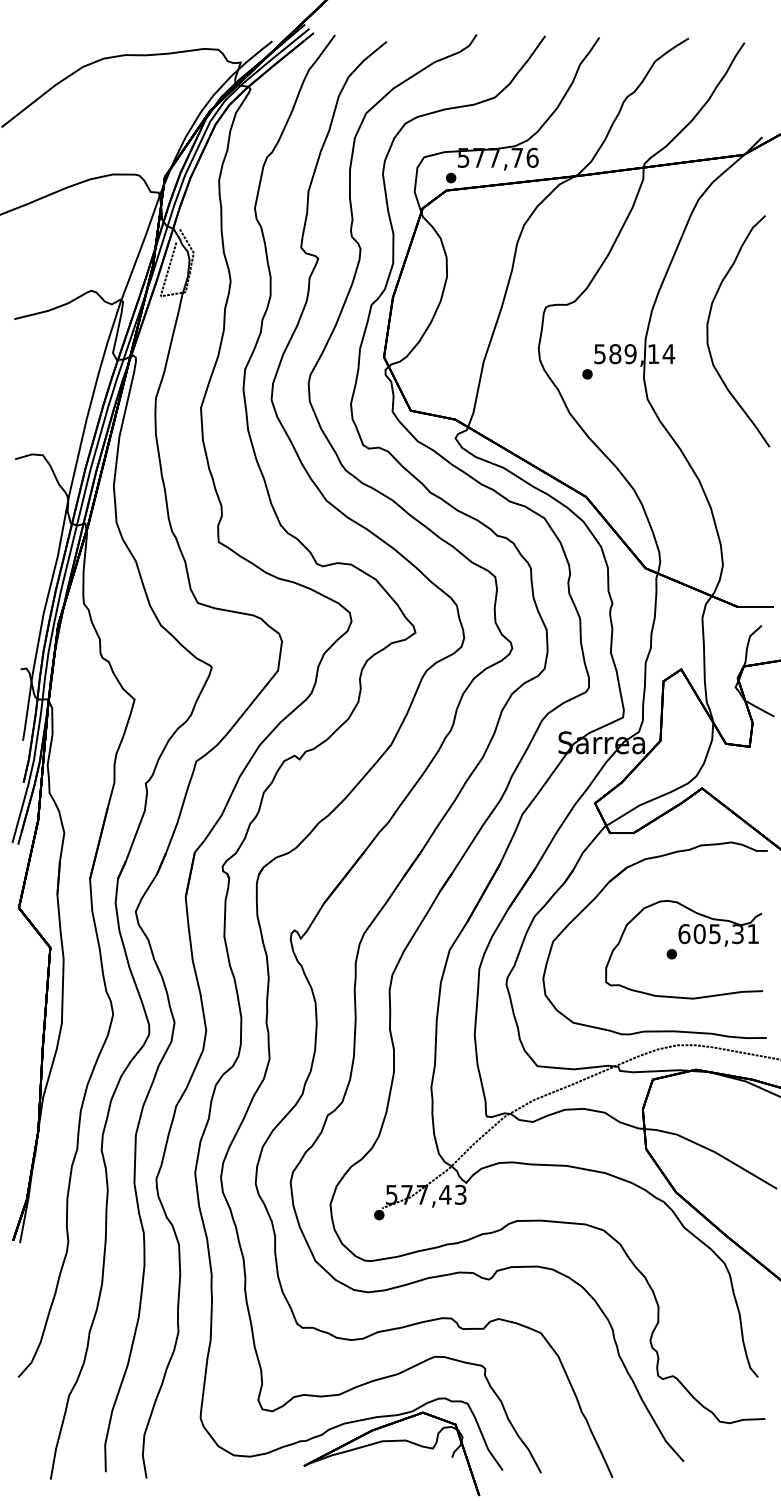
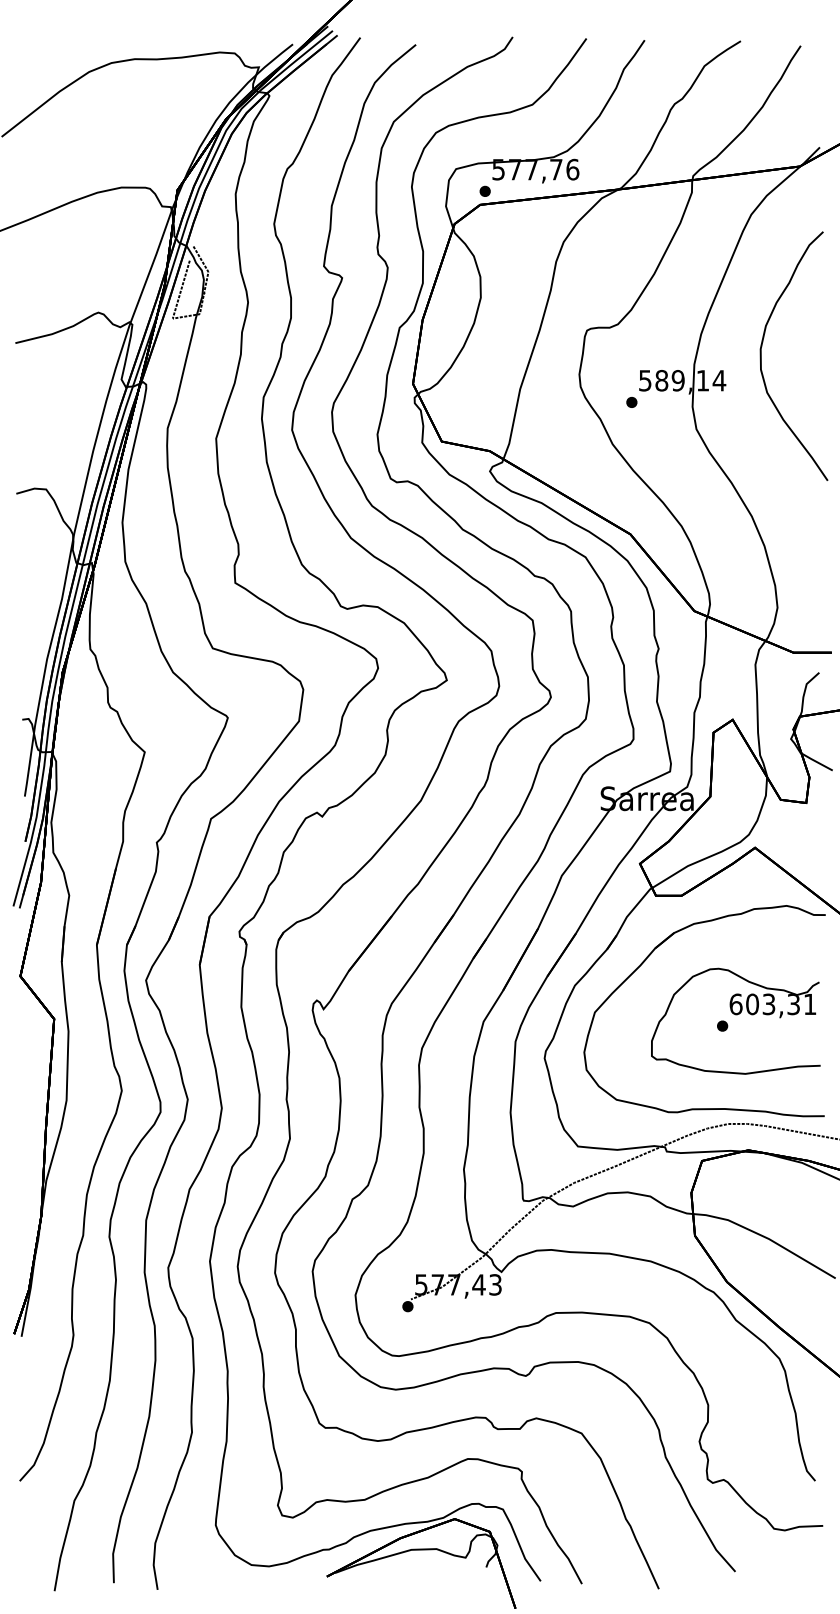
text: (714, 933) -> (768, 1003), 605,31 -> 603,31

